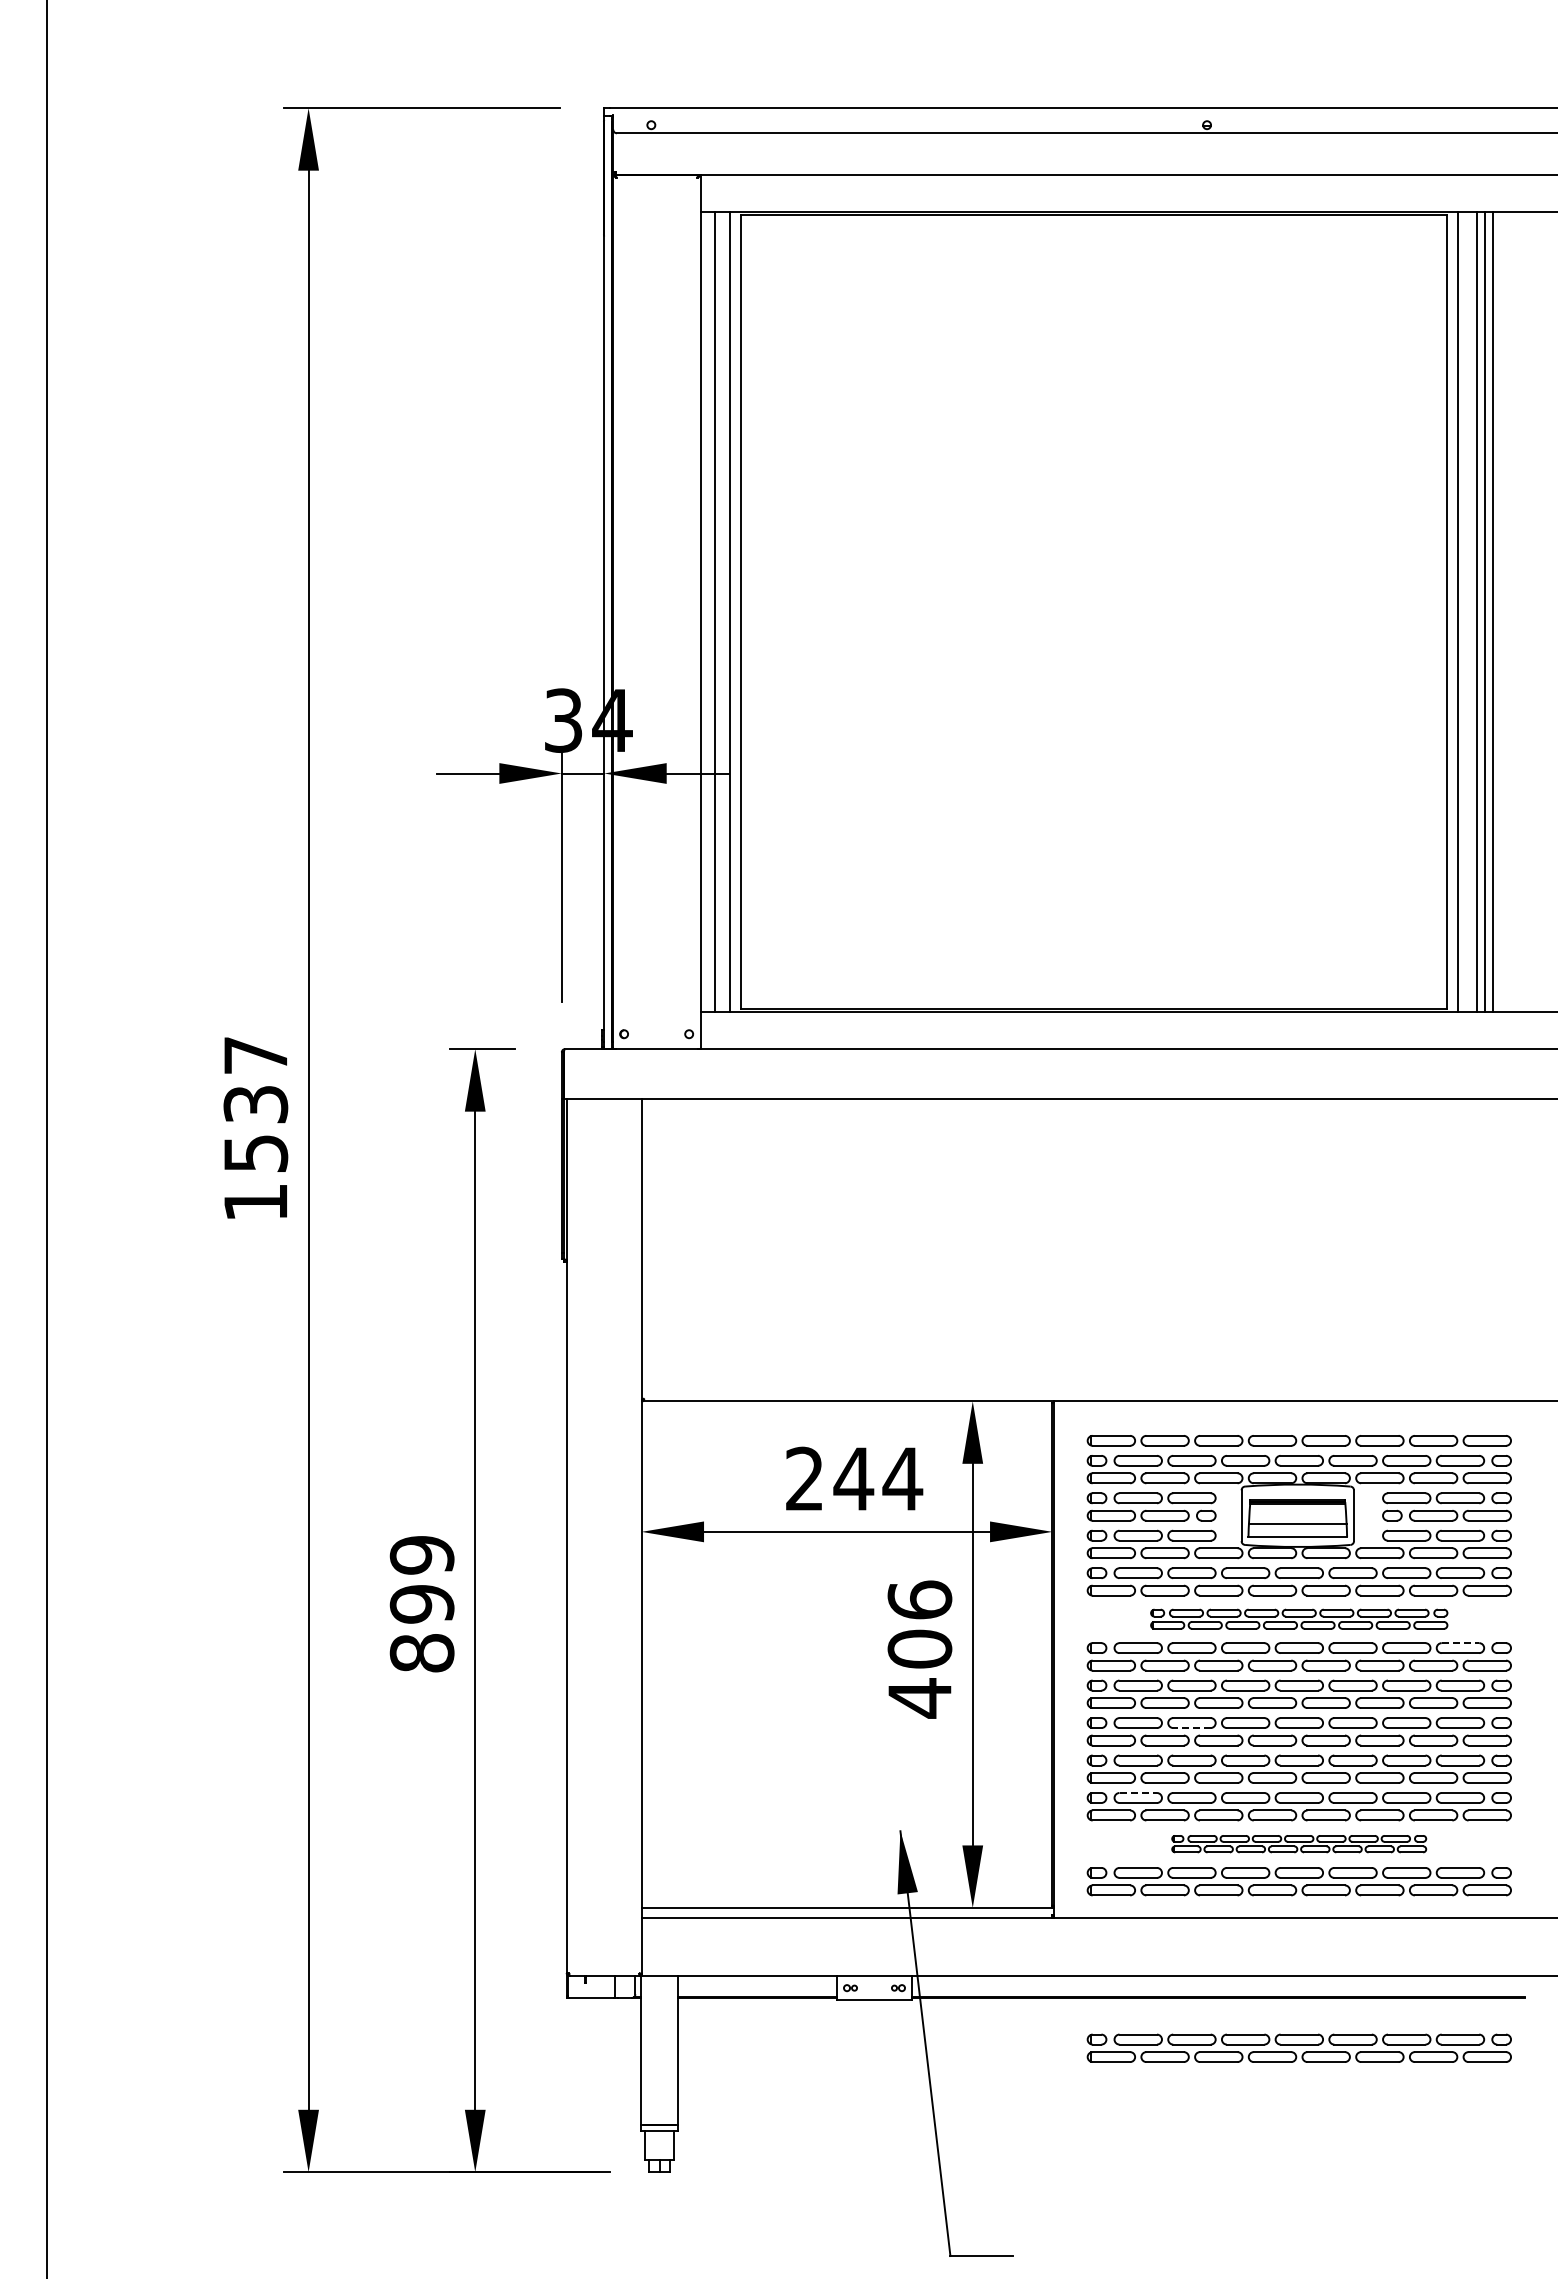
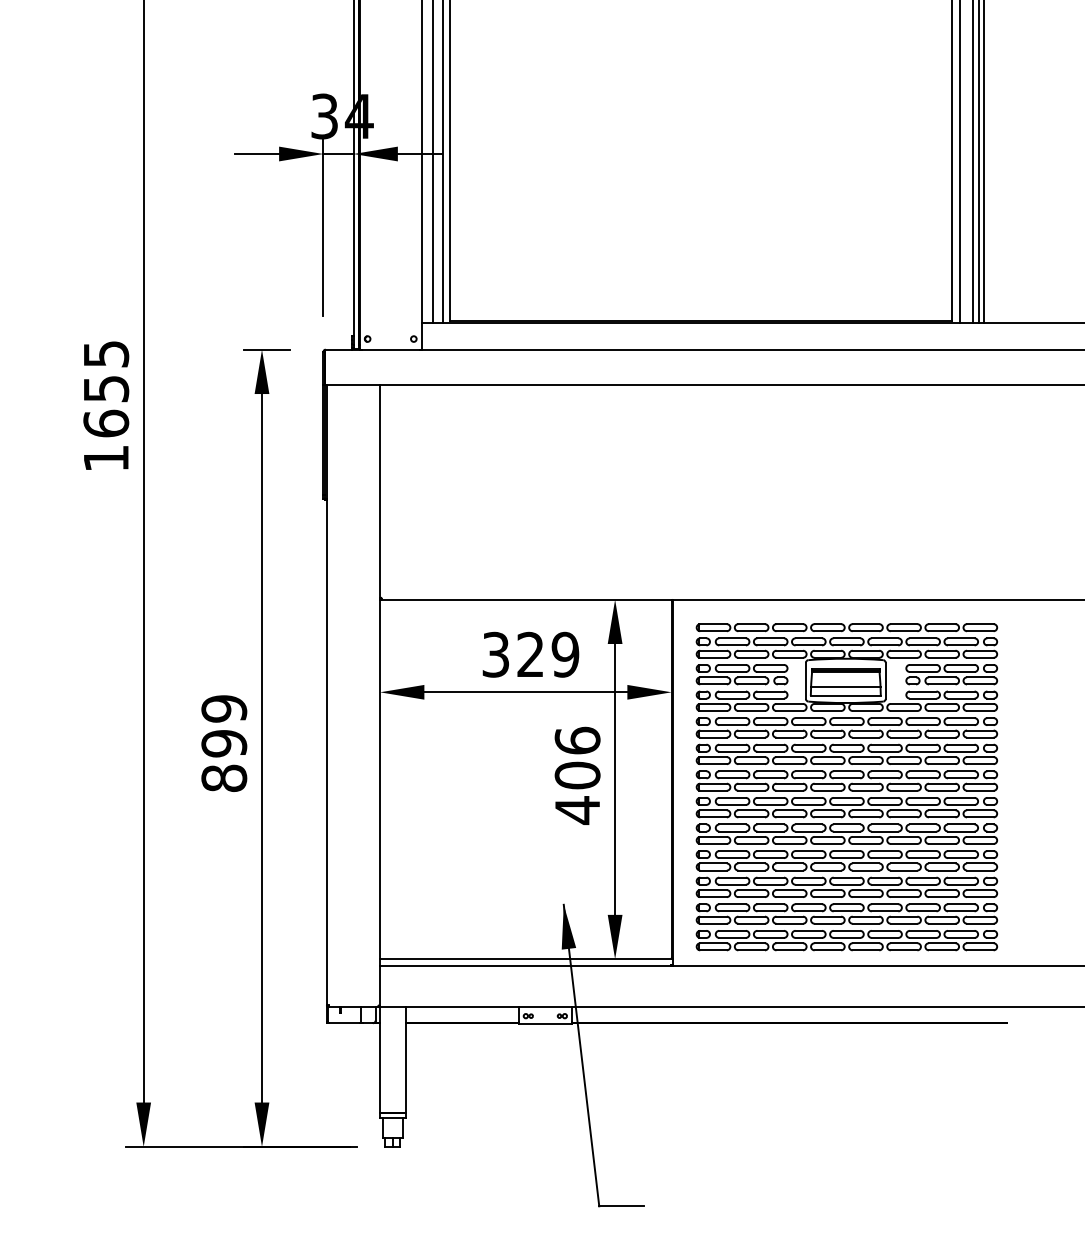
text: (255, 1104) -> (106, 388), 1537 -> 1655
text: (854, 1478) -> (531, 654), 244 -> 329
part: (1298, 1618) -> (846, 753), size x1.43
line: (1460, 1643) -> (961, 771), dashed -> solid
line: (1191, 1728) -> (770, 831), dashed -> solid
line: (1138, 1793) -> (732, 878), dashed -> solid
part: (1298, 1843) -> (846, 913), size x1.67
part: (1298, 2047) -> (846, 1058), removed

